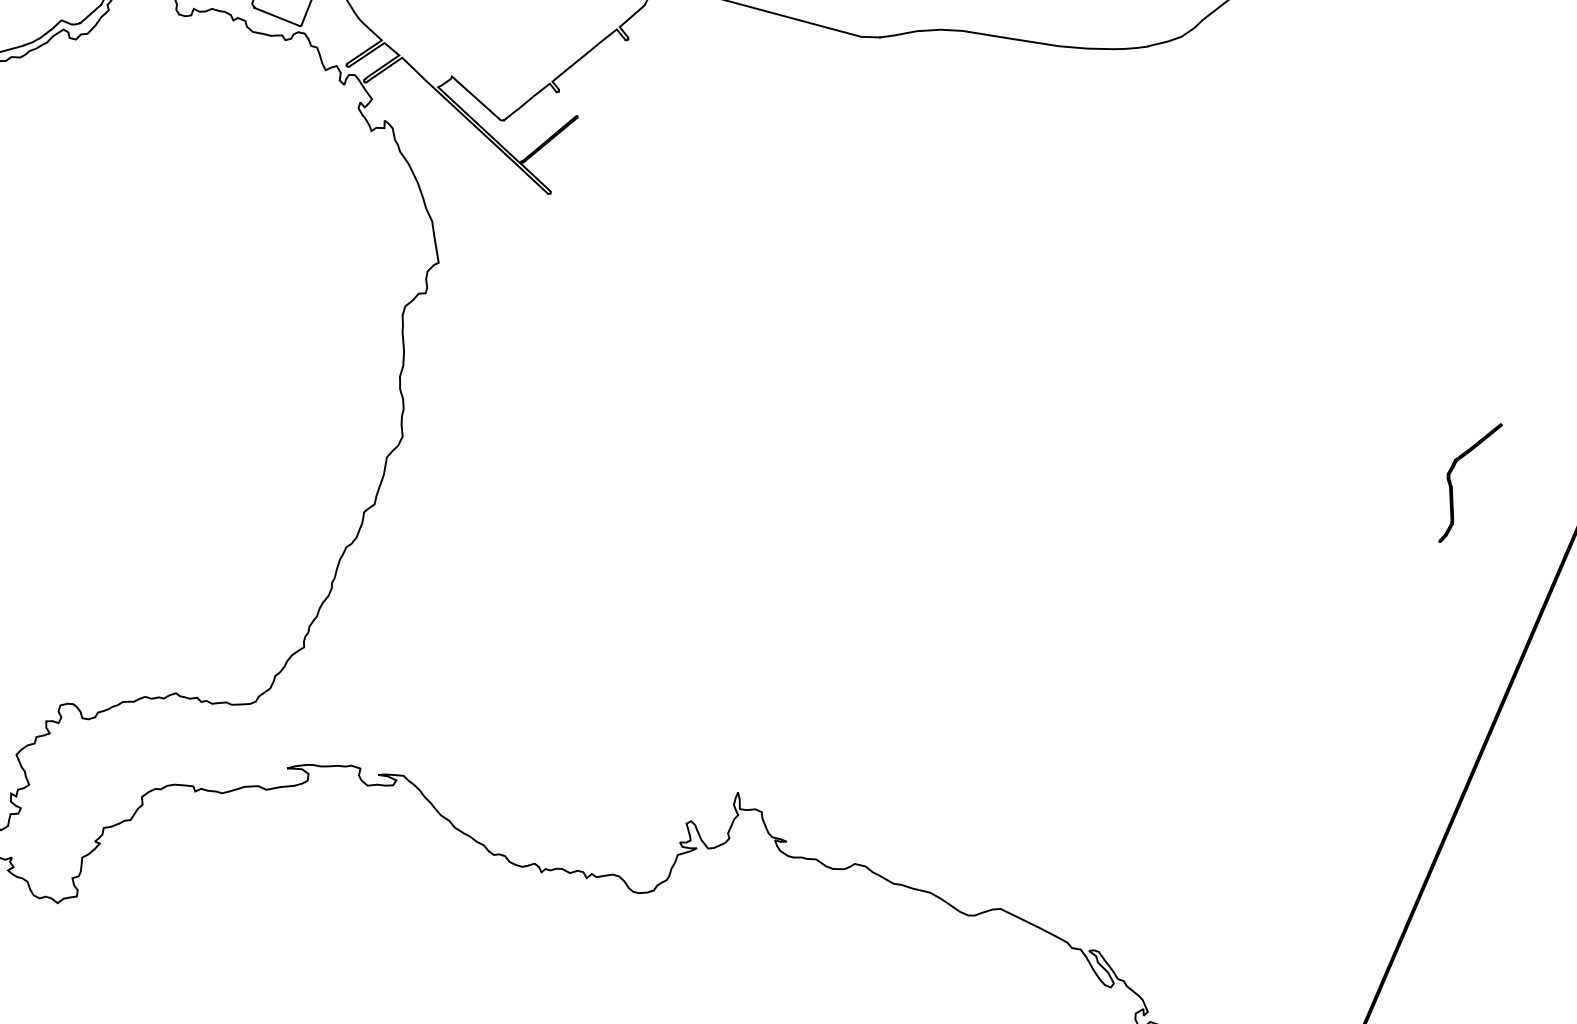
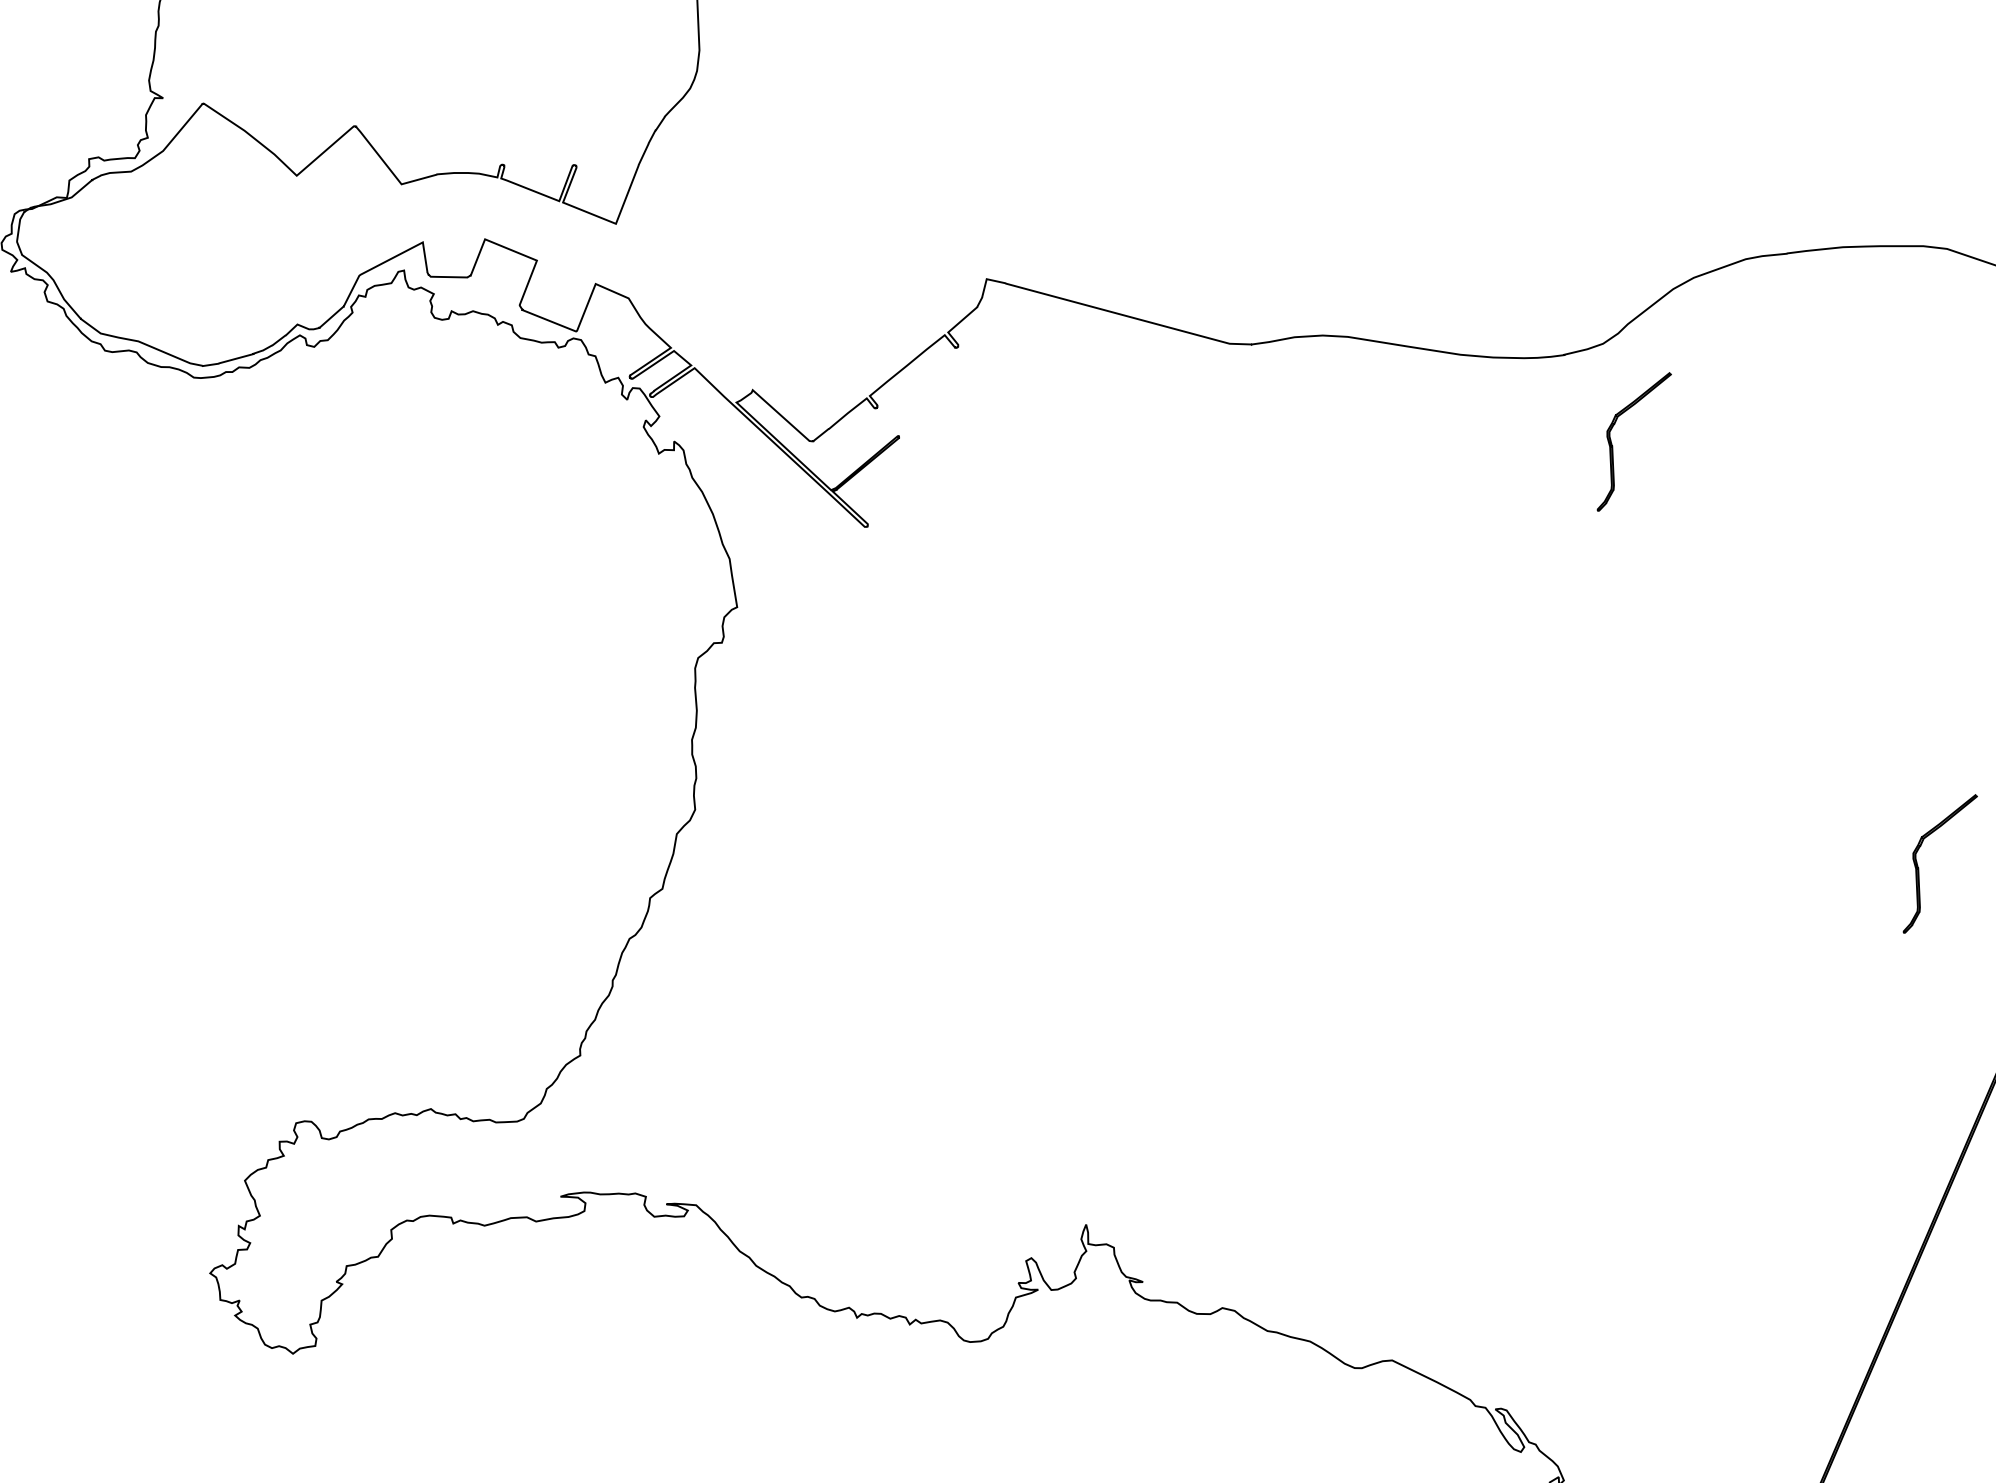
curve: (1190, 124) -> (1613, 446), added

